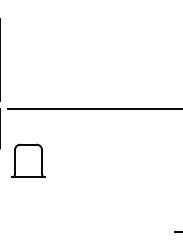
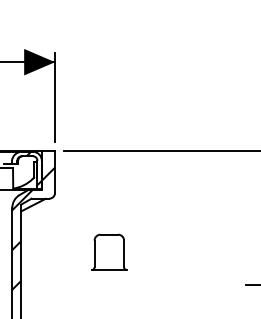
part: (28, 160) -> (109, 251), moved

